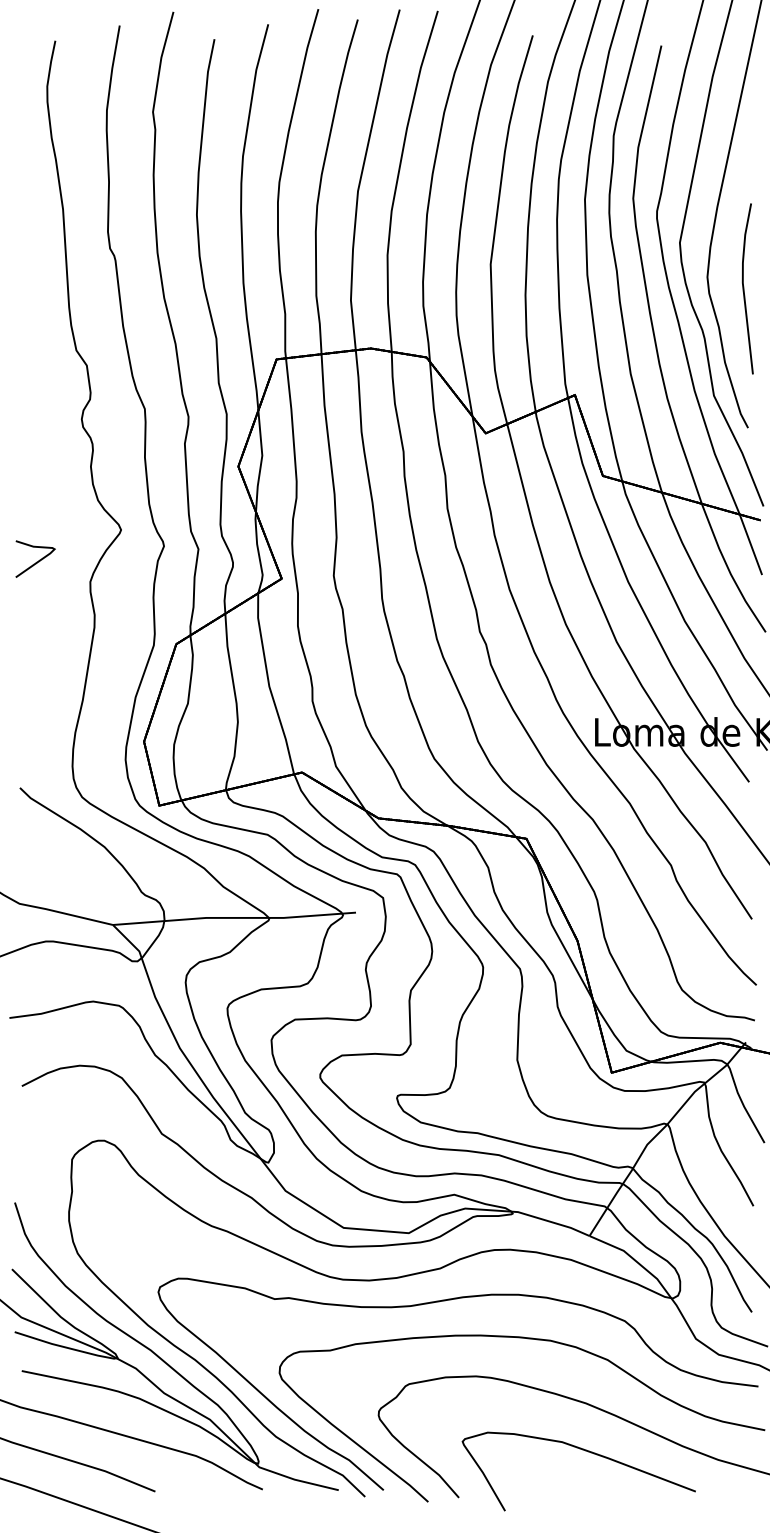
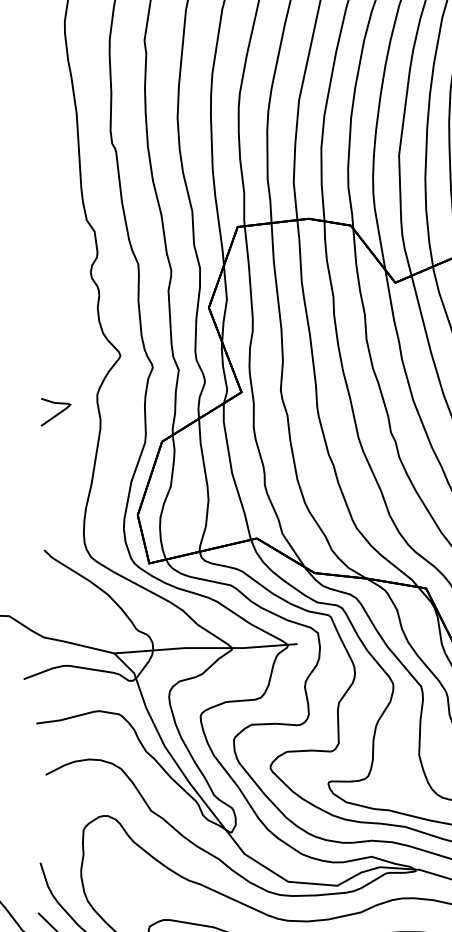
curve: (36, 561) -> (56, 414), moved

